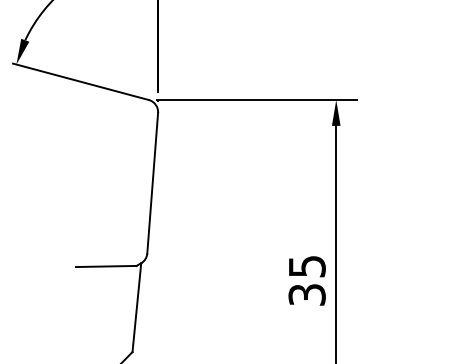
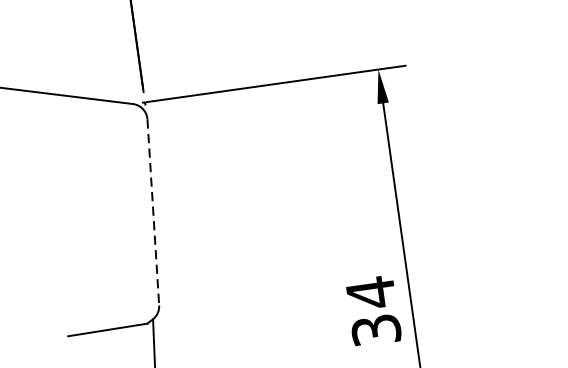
line: (152, 183) -> (153, 212), solid -> dashed
text: (307, 266) -> (371, 292), 35 -> 34

